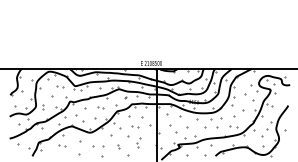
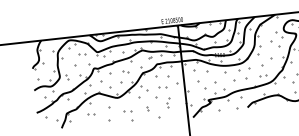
part: (98, 146) -> (127, 110), size x0.62

